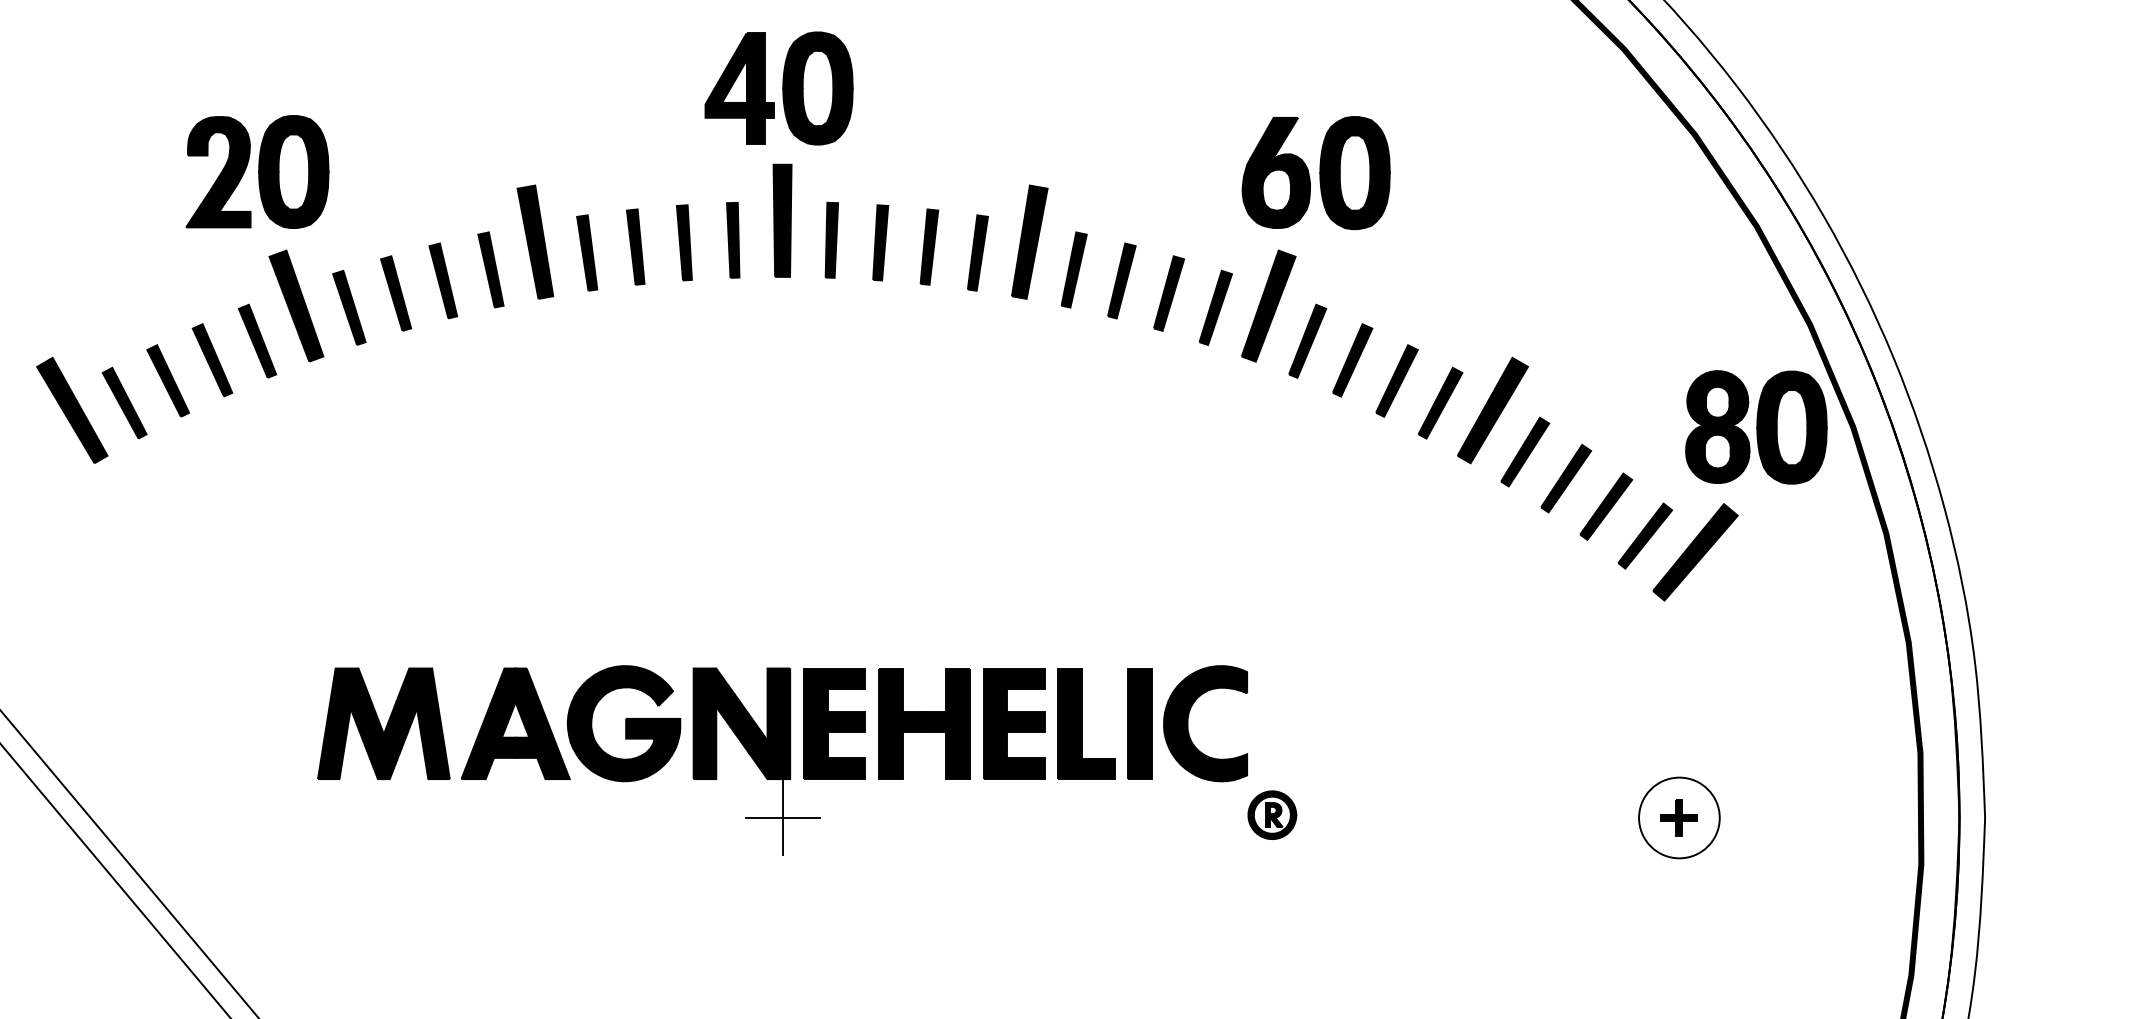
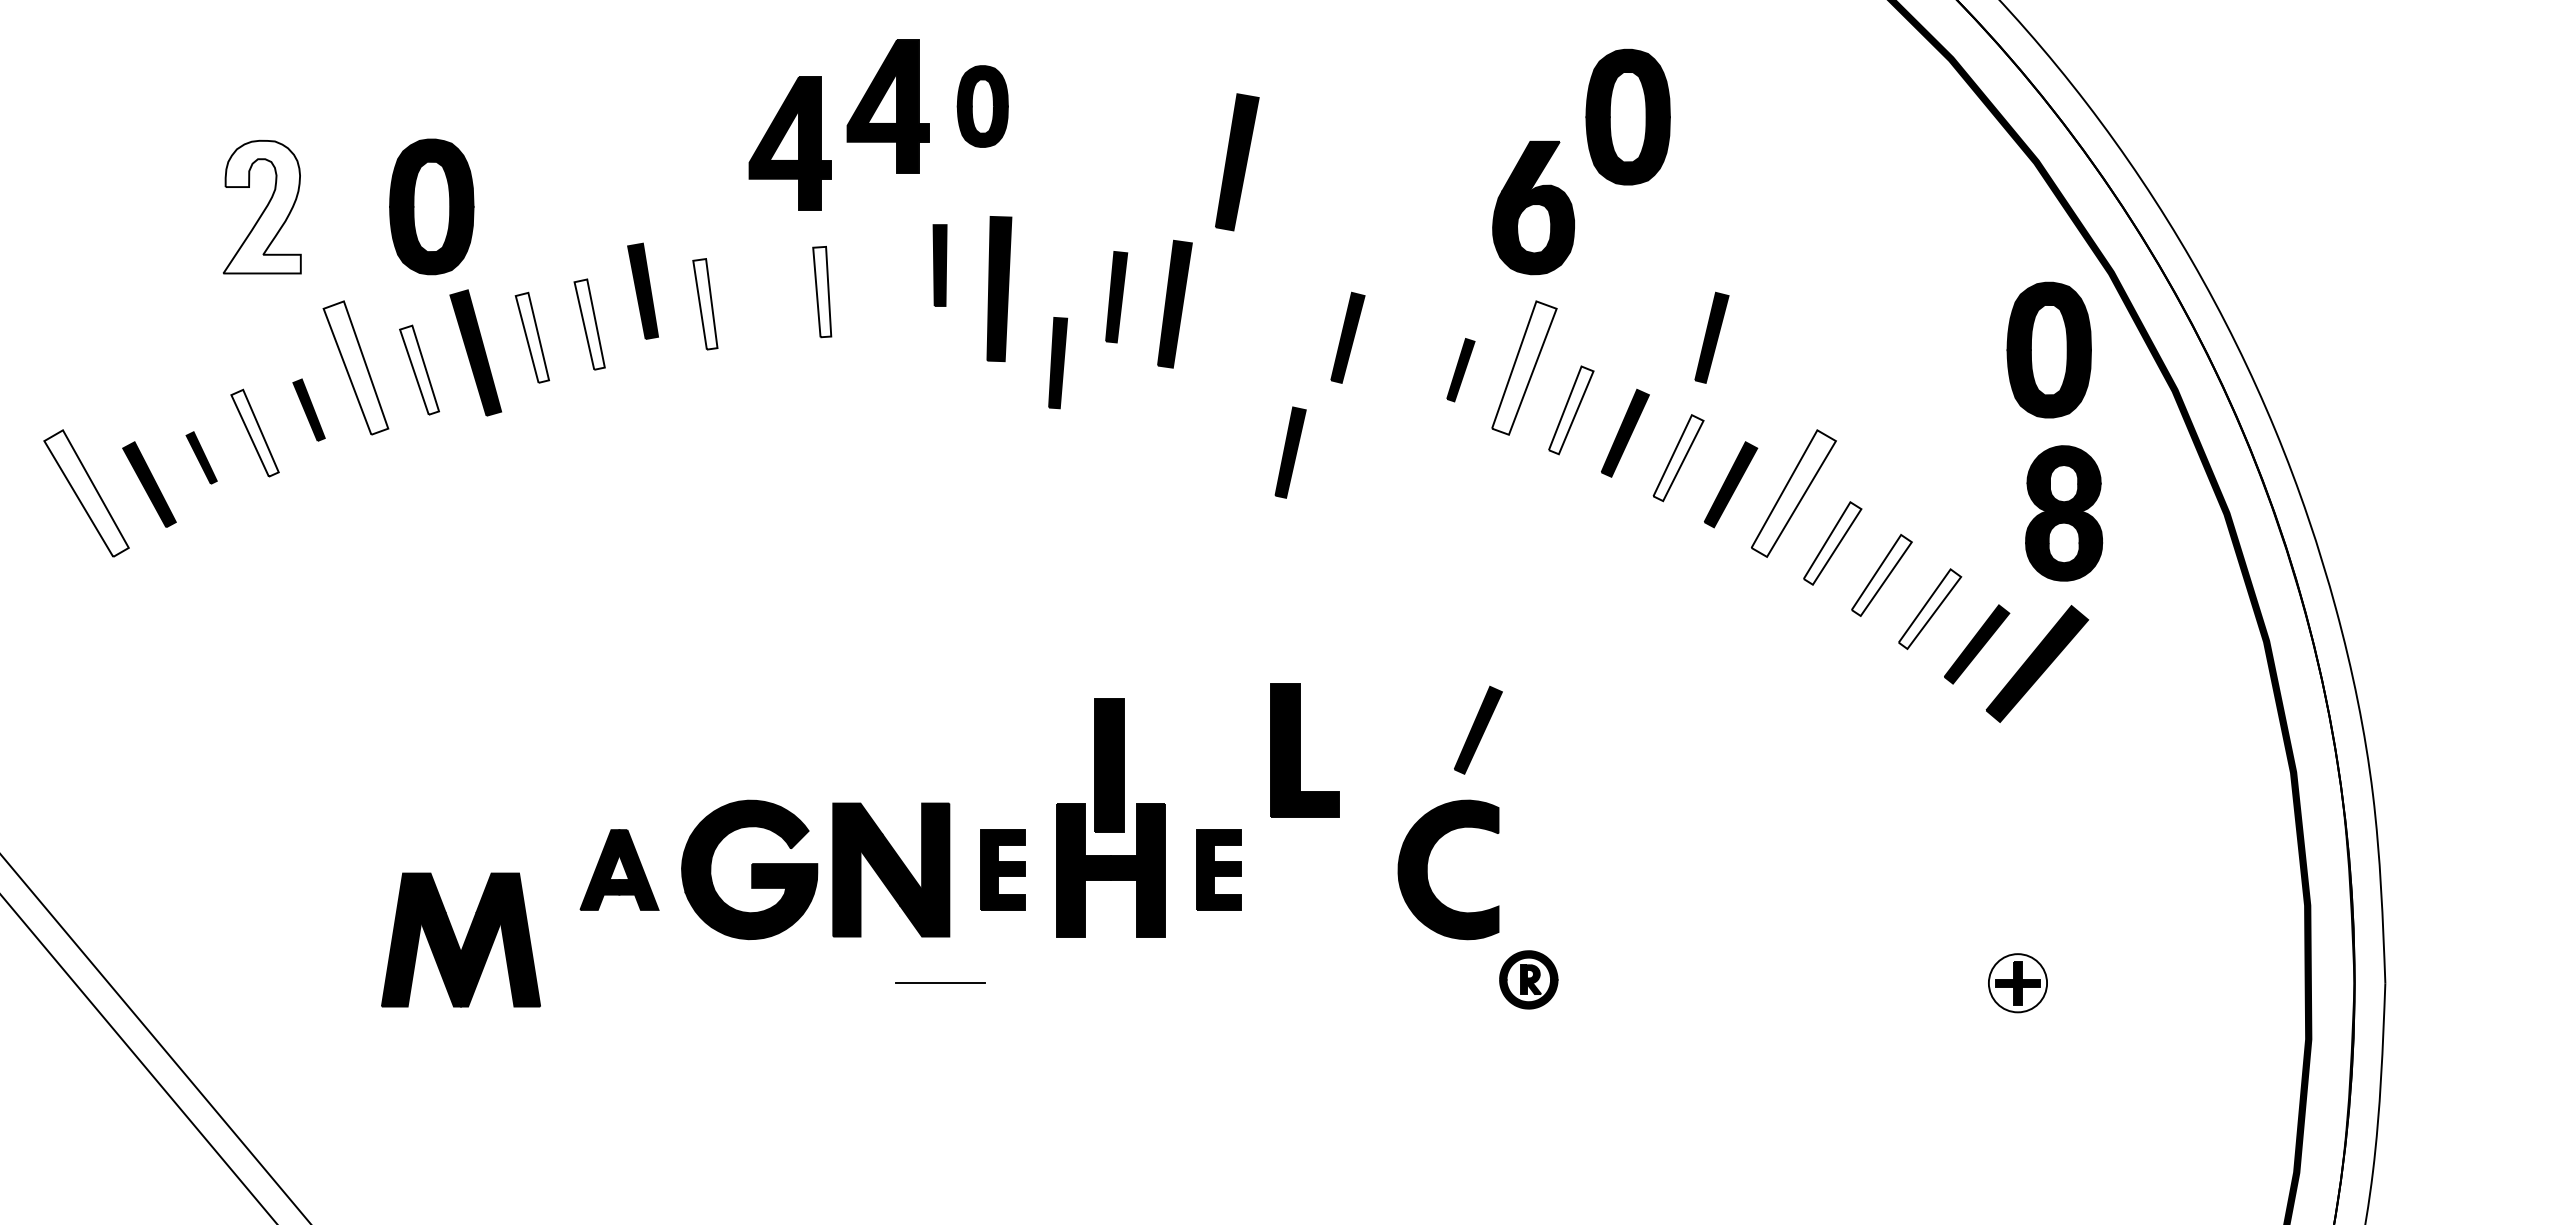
part: (817, 88) -> (982, 106), size x0.6
part: (657, 119) -> (789, 143), added
fill: (217, 171) -> (261, 206), removed
part: (293, 171) -> (431, 206), moved
part: (1354, 172) -> (1627, 116), moved
part: (782, 220) -> (939, 265), size x0.6
part: (732, 239) -> (880, 288), removed
part: (831, 239) -> (999, 288), size x1.6
part: (534, 242) -> (642, 291), size x0.7
fill: (684, 242) -> (822, 291), removed
part: (1029, 242) -> (1237, 162), moved
part: (881, 243) -> (1058, 363), moved
part: (635, 247) -> (763, 297), removed
fill: (587, 253) -> (705, 304), removed
part: (977, 253) -> (1174, 304), size x1.4
fill: (490, 269) -> (589, 324), removed
part: (1074, 269) -> (1290, 452), moved
fill: (443, 280) -> (532, 337), removed
part: (1424, 280) -> (1711, 337), added
part: (395, 293) -> (475, 352), size x1.4
part: (1168, 293) -> (1404, 352), removed
fill: (296, 305) -> (355, 367), removed
fill: (1268, 305) -> (1524, 367), removed
fill: (349, 307) -> (419, 369), removed
part: (1215, 307) -> (1460, 369), size x0.7
part: (256, 340) -> (308, 409), size x0.7
fill: (1307, 341) -> (1570, 410), removed
fill: (212, 359) -> (254, 432), removed
part: (167, 380) -> (201, 457), size x0.6
fill: (1396, 381) -> (1678, 458), removed
fill: (72, 410) -> (86, 493), removed
fill: (1492, 410) -> (1793, 493), removed
part: (1791, 427) -> (2048, 349), moved
fill: (1525, 452) -> (1832, 543), removed
fill: (1565, 477) -> (1881, 574), removed
fill: (1605, 506) -> (1929, 608), removed
part: (1230, 606) -> (1478, 729), added
part: (383, 723) -> (460, 939), moved
part: (515, 723) -> (619, 869), size x0.6
part: (834, 724) -> (1002, 870), size x0.6
part: (1014, 724) -> (1218, 870), size x0.6
part: (1085, 724) -> (1304, 750), moved
part: (1139, 724) -> (1109, 765), moved
line: (782, 817) -> (940, 982), removed
circle: (1679, 817) -> (2017, 982), size x0.6

